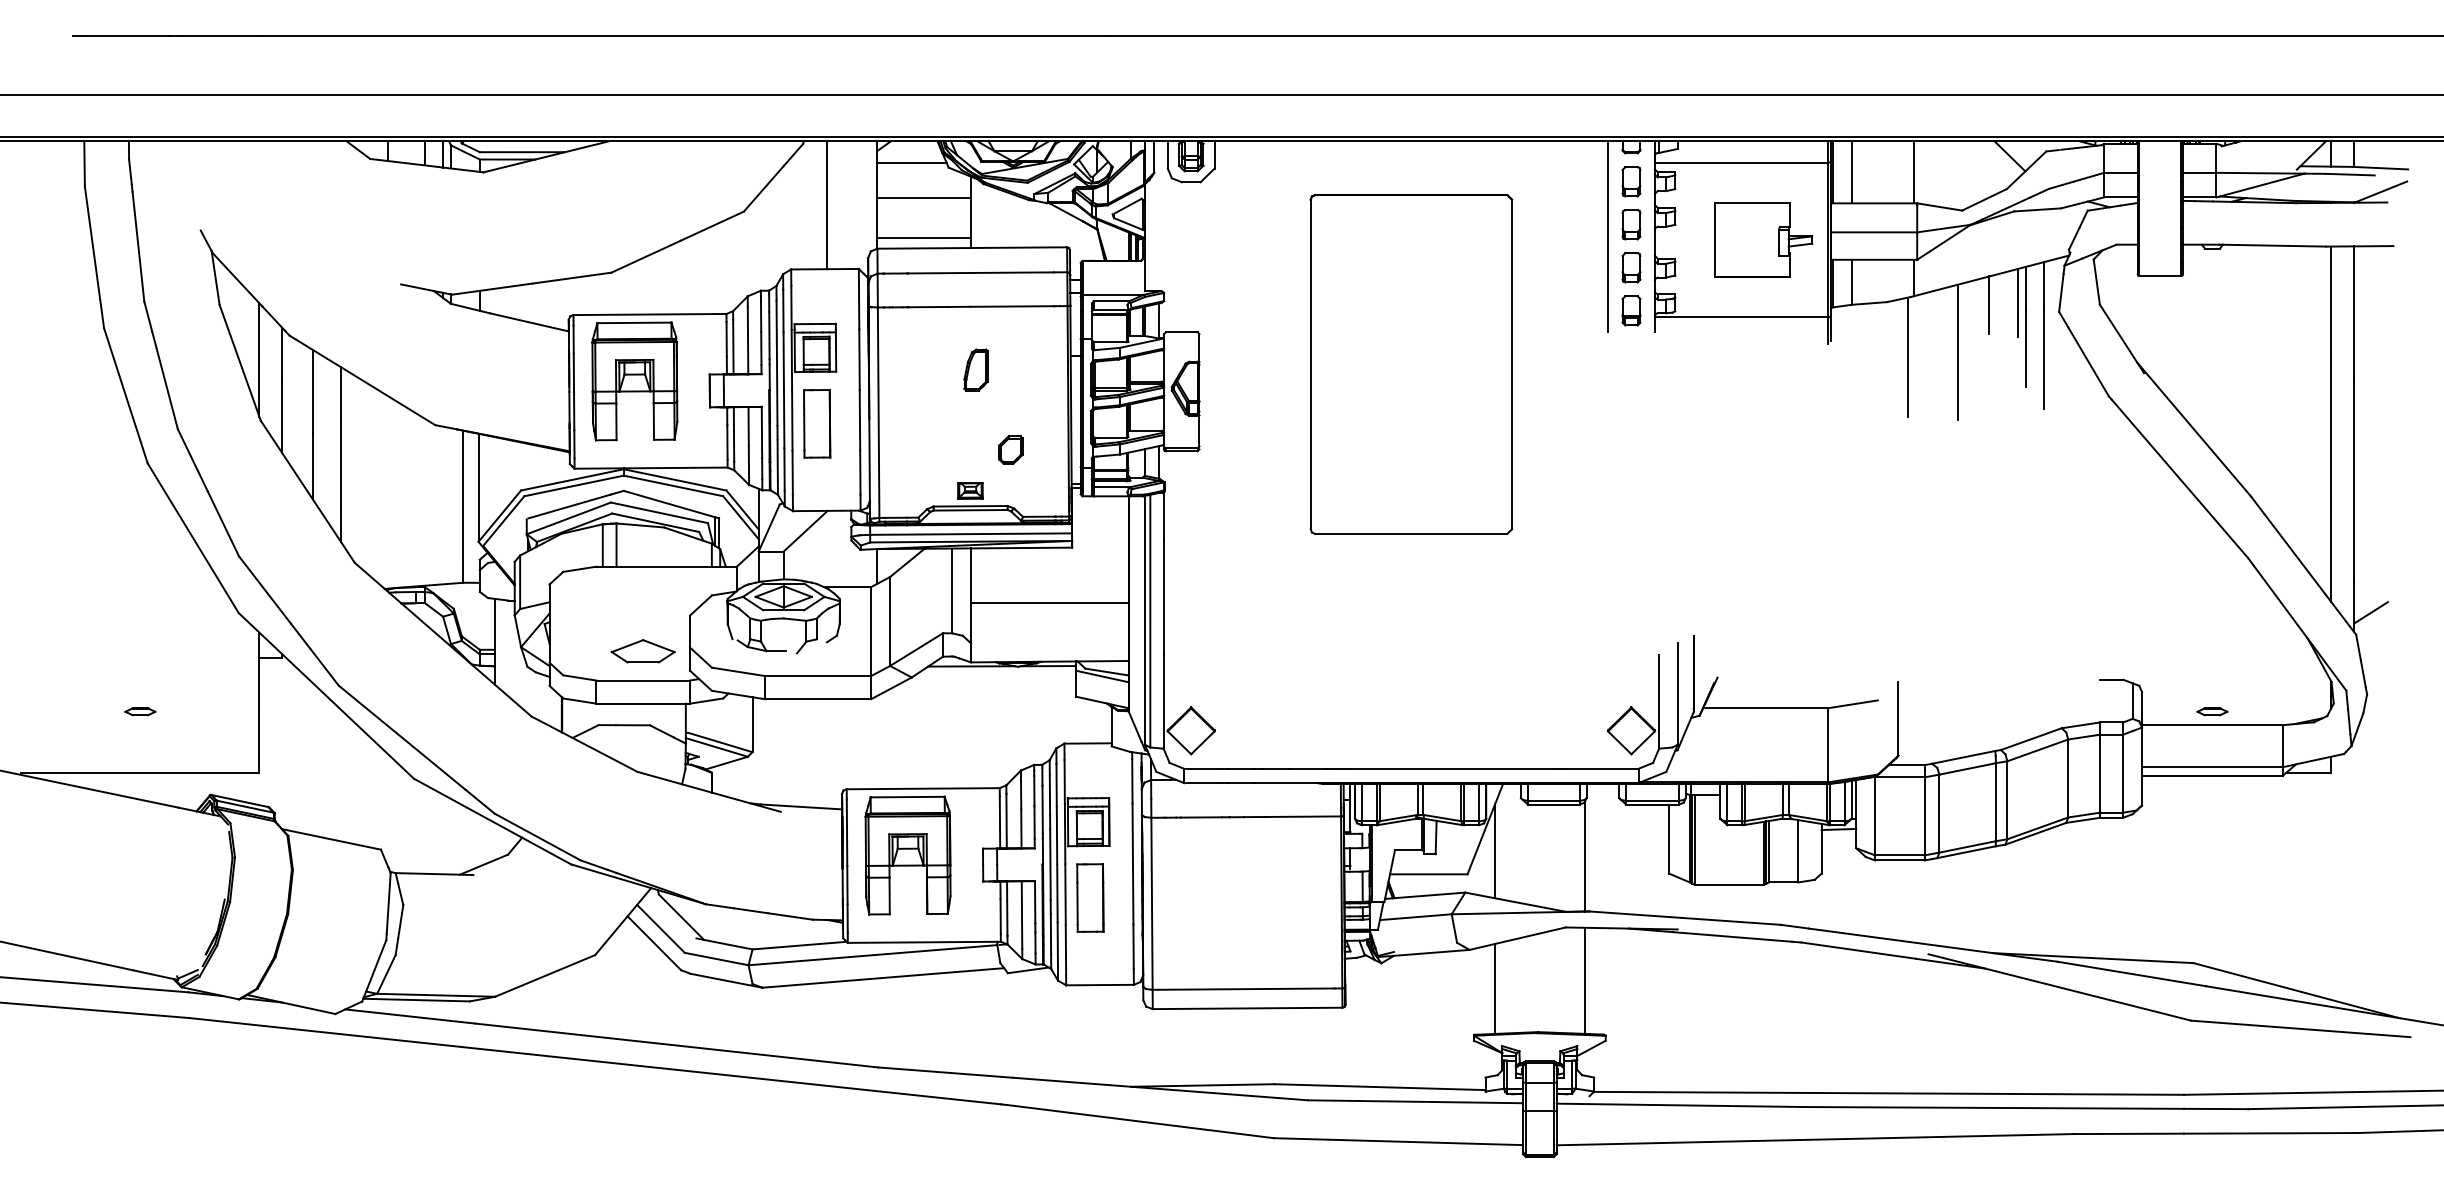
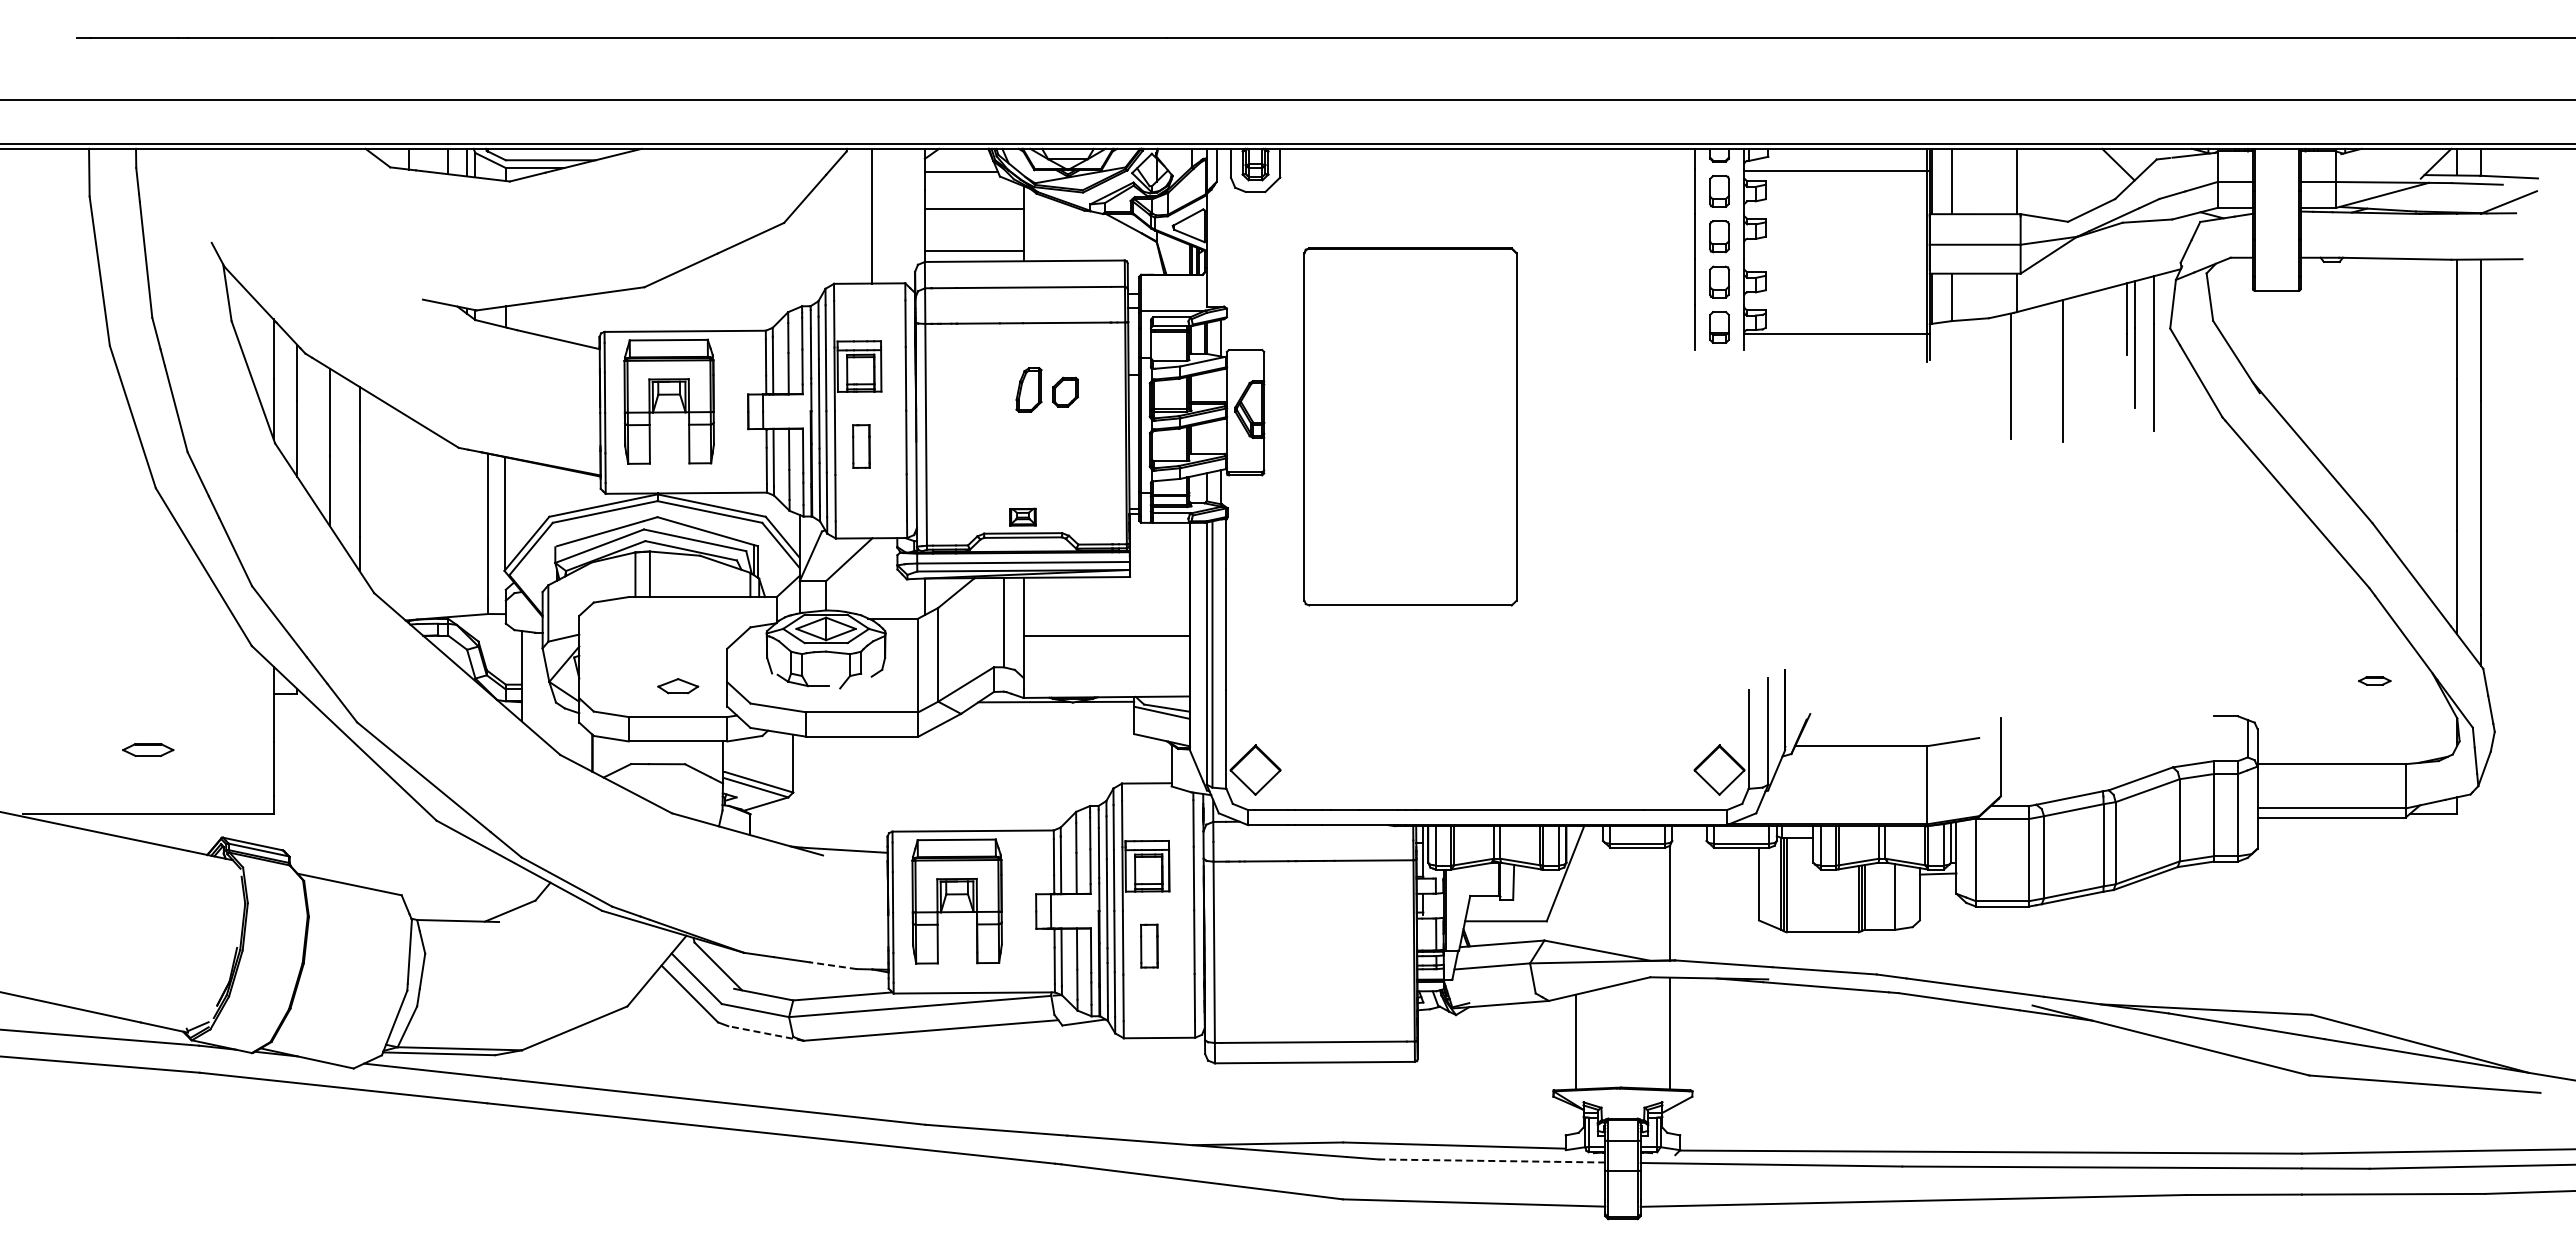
part: (1763, 239) -> (1858, 252), removed
line: (1989, 305) -> (2096, 321), removed
part: (1411, 364) -> (1410, 426), moved
part: (817, 423) -> (861, 446), size x0.6
part: (1010, 449) -> (1065, 391), moved
line: (2370, 612) -> (2498, 645), removed
part: (643, 650) -> (678, 685), size x0.6
part: (139, 711) -> (147, 749), size x1.6
part: (2212, 711) -> (2374, 680), moved
line: (1494, 850) -> (1575, 896), removed
part: (1090, 897) -> (1149, 945), size x0.6
line: (790, 916) -> (833, 965), solid -> dashed
line: (726, 980) -> (765, 1033), solid -> dashed
line: (1415, 1101) -> (1491, 1160), solid -> dashed

